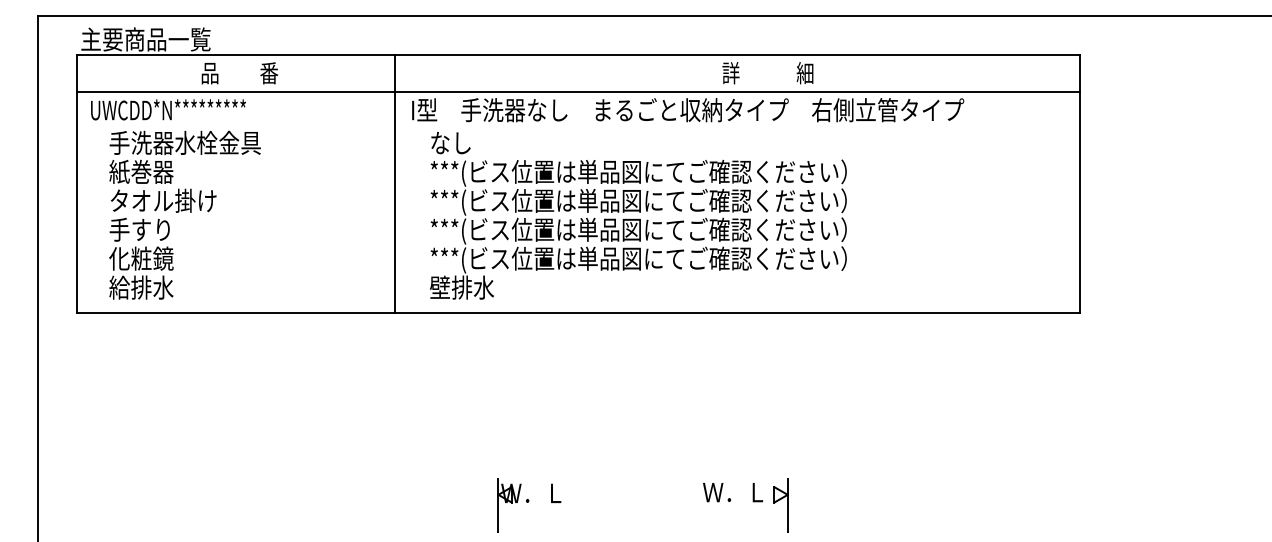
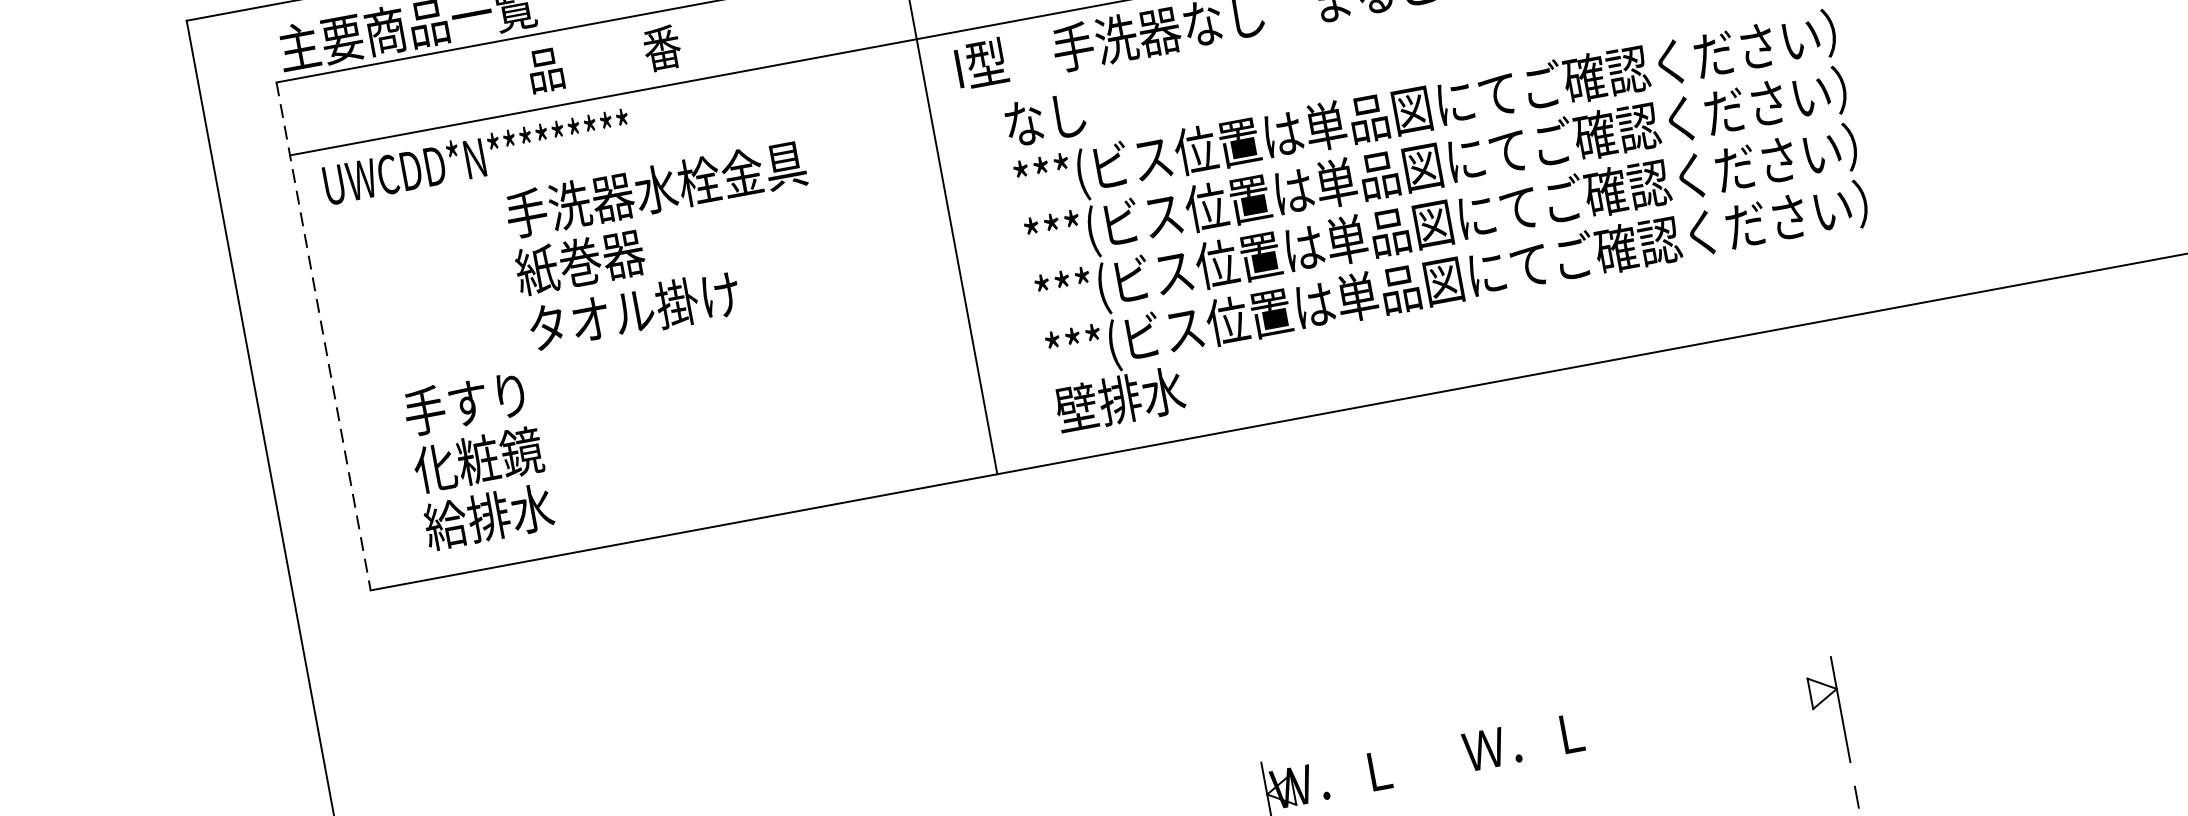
text: (184, 171) -> (664, 245), moved
line: (76, 184) -> (323, 337), solid -> dashed
text: (732, 492) -> (1522, 742), moved

